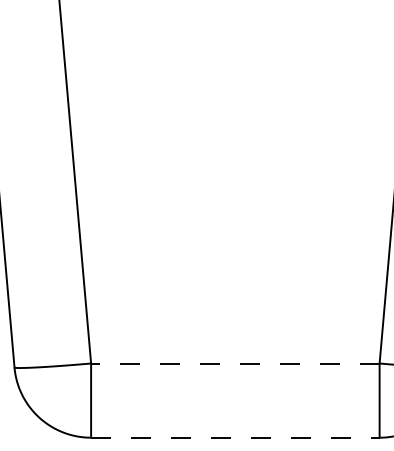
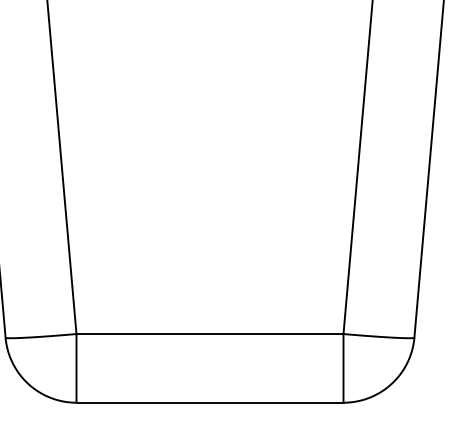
line: (234, 363) -> (209, 334), dashed -> solid
line: (235, 437) -> (210, 402), dashed -> solid

